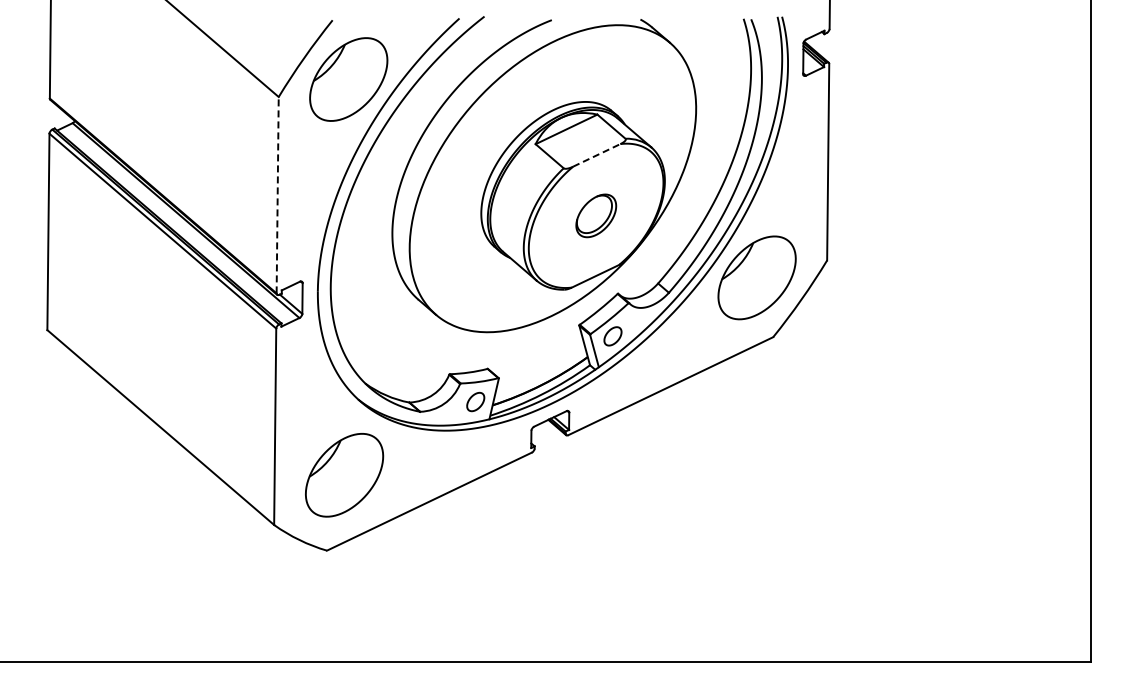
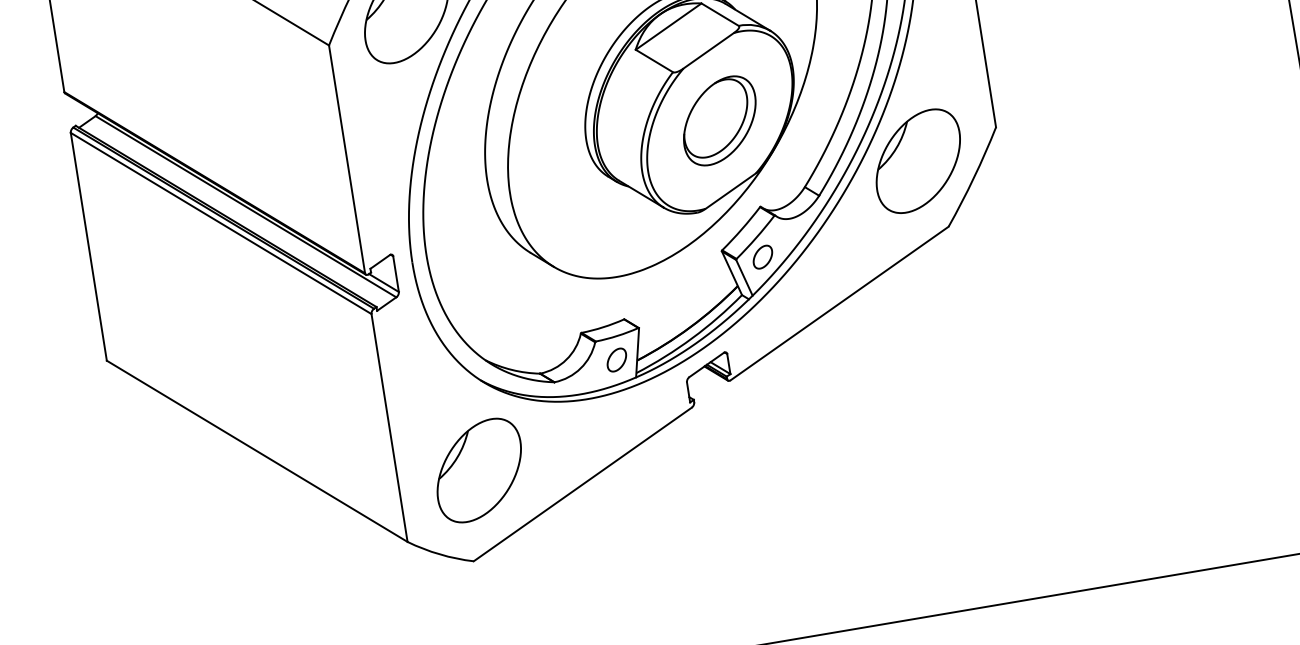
line: (597, 155) -> (709, 50), dashed -> solid
line: (277, 194) -> (346, 158), dashed -> solid
part: (596, 215) -> (720, 120), size x1.67

